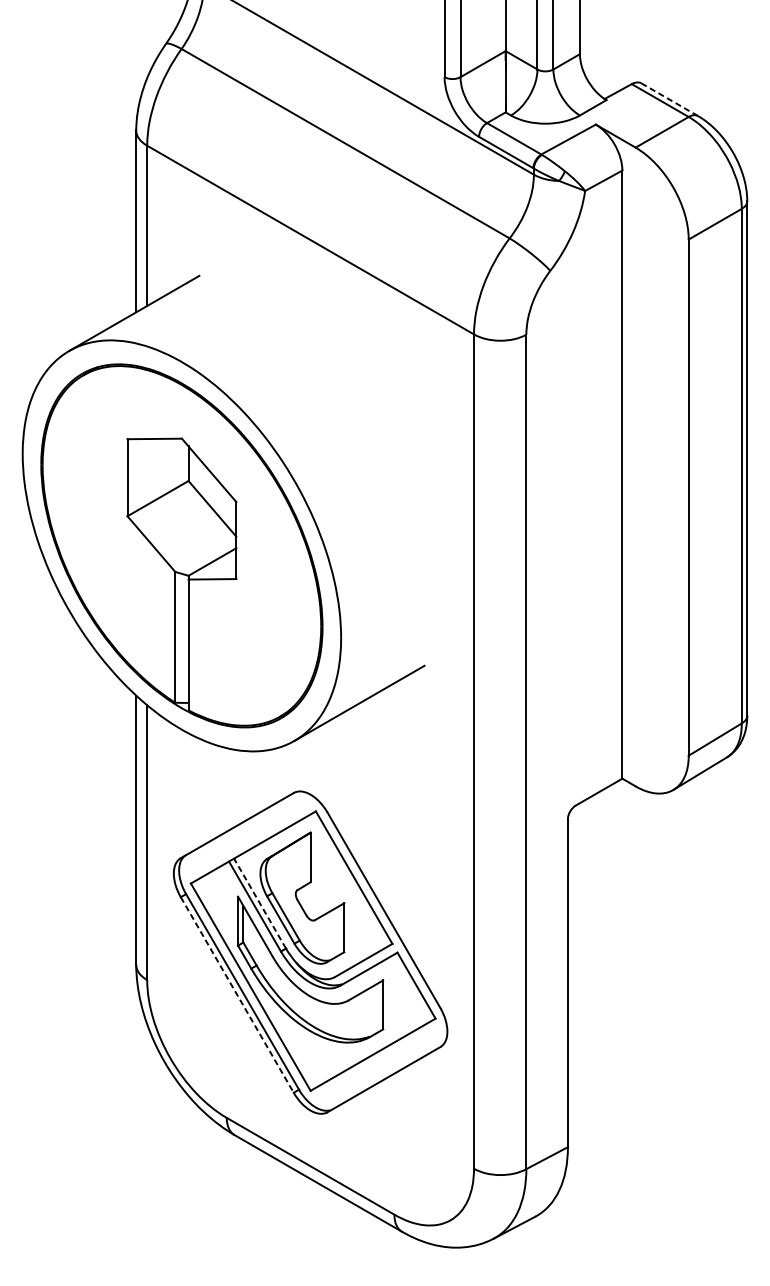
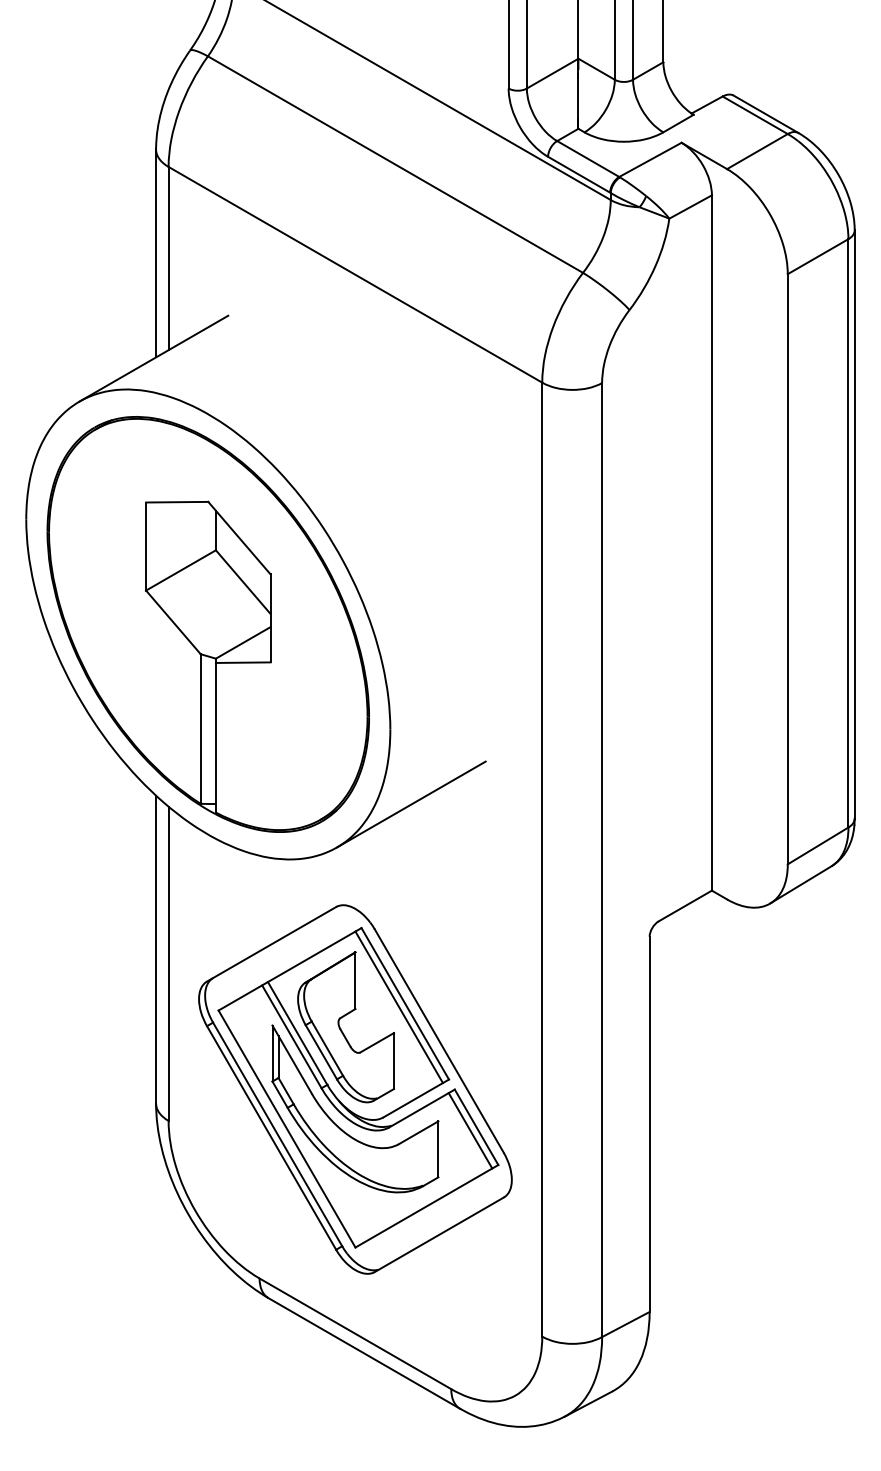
line: (670, 99) -> (766, 114), dashed -> solid
line: (348, 880) -> (398, 1007), added
line: (259, 903) -> (297, 1033), dashed -> solid
line: (411, 988) -> (470, 1130), added
line: (237, 995) -> (271, 1138), dashed -> solid

